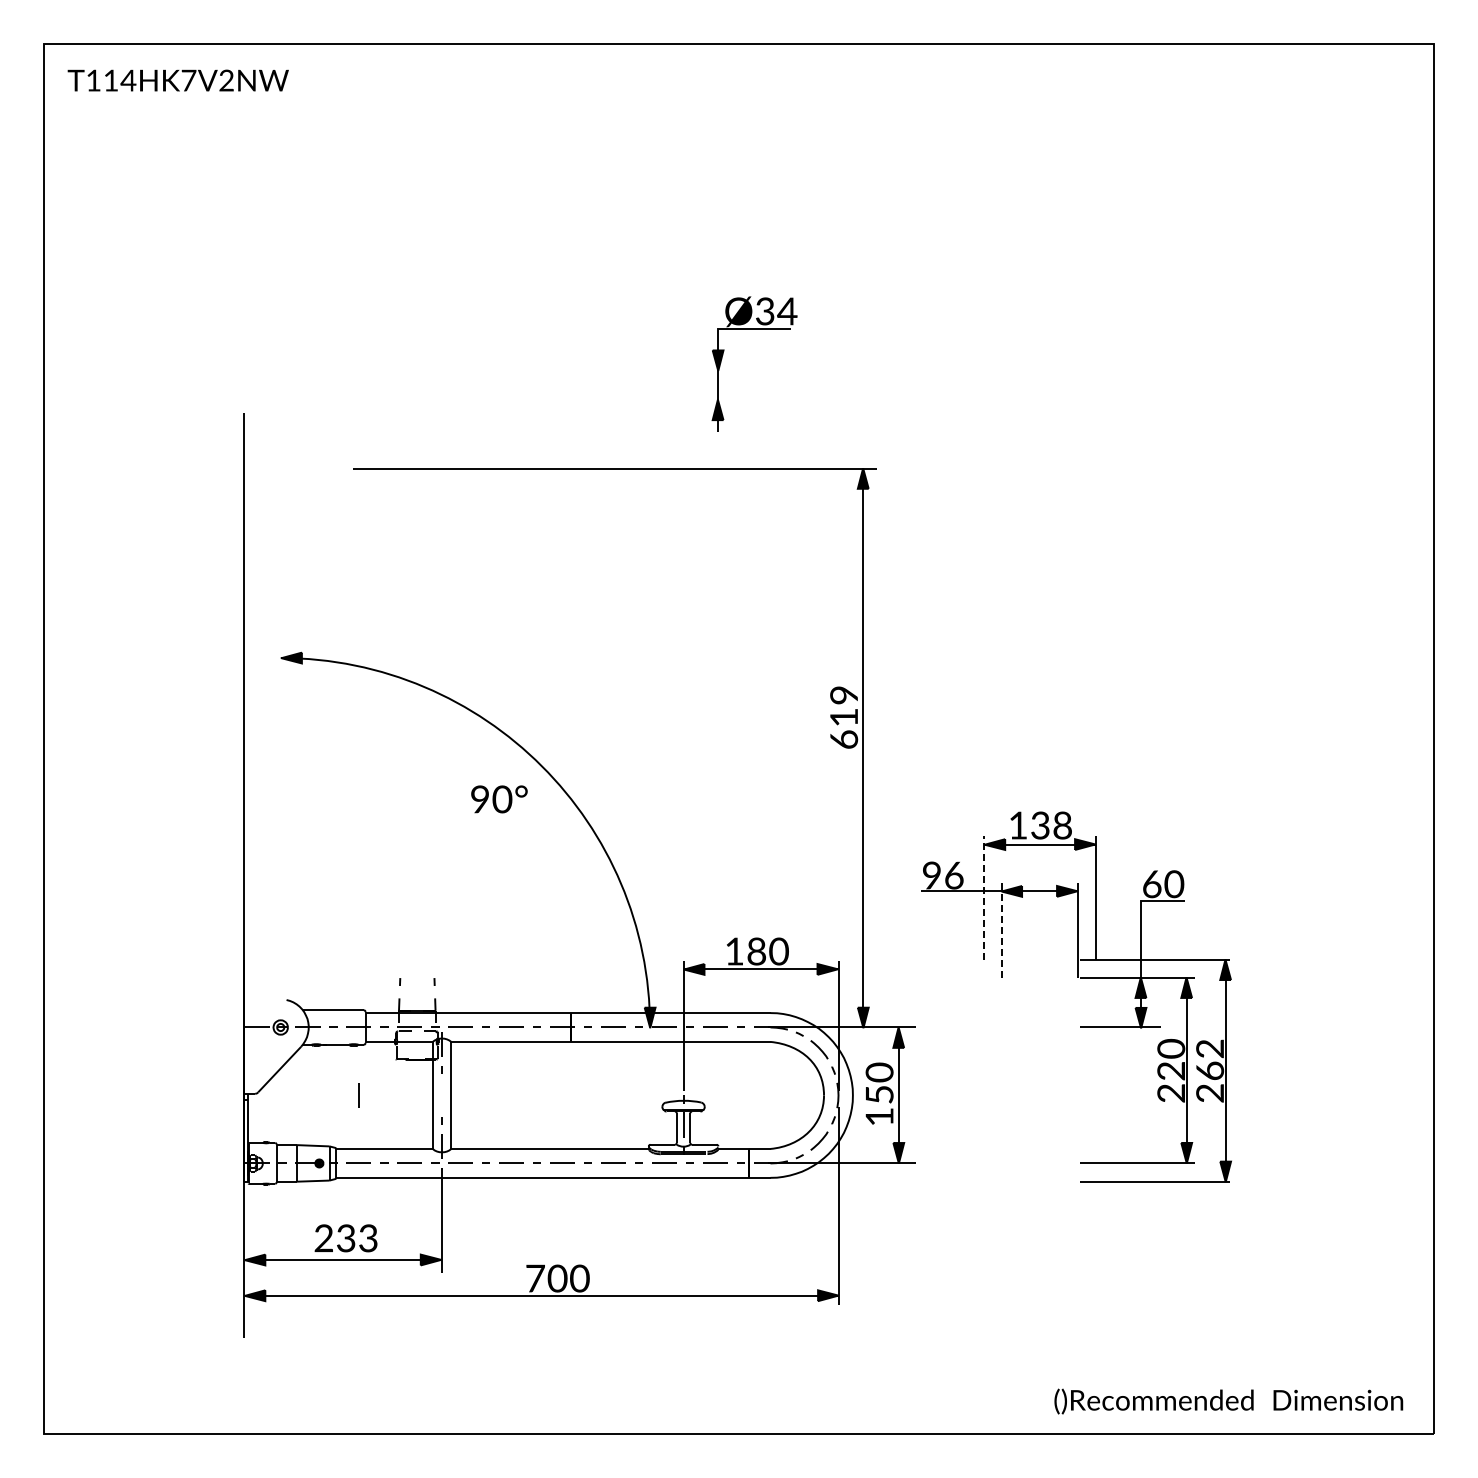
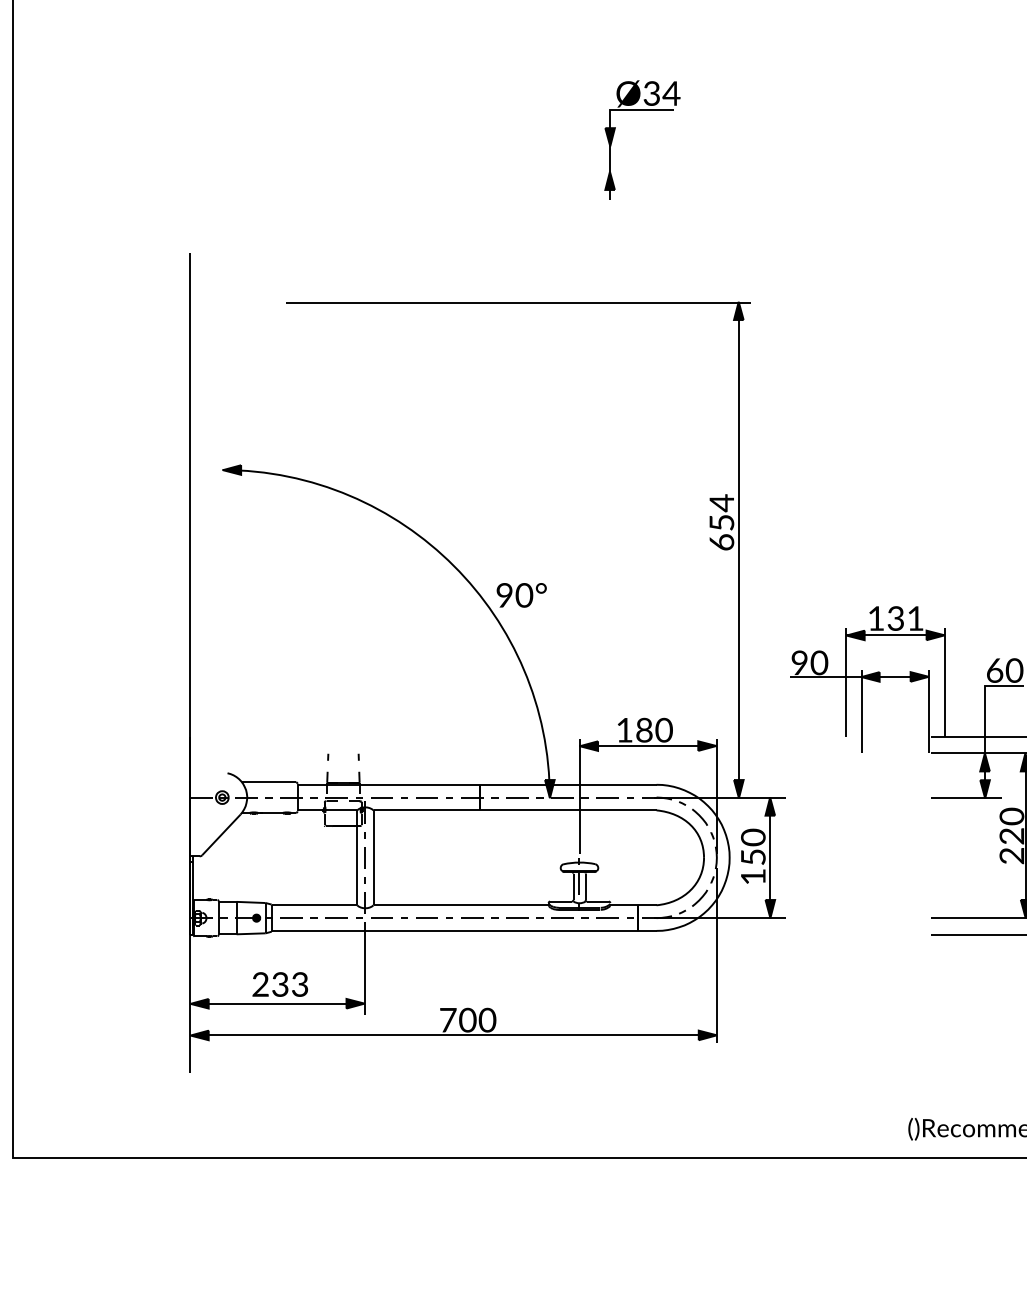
part: (723, 355) -> (614, 132), moved
text: (844, 705) -> (722, 512), 619 -> 654
text: (499, 799) -> (521, 595), moved
text: (1062, 825) -> (915, 618), 138 -> 131
text: (954, 874) -> (819, 661), 96 -> 90
line: (984, 898) -> (846, 683), dashed -> solid
line: (1001, 929) -> (861, 710), dashed -> solid
line: (358, 1095) -> (364, 857), moved

